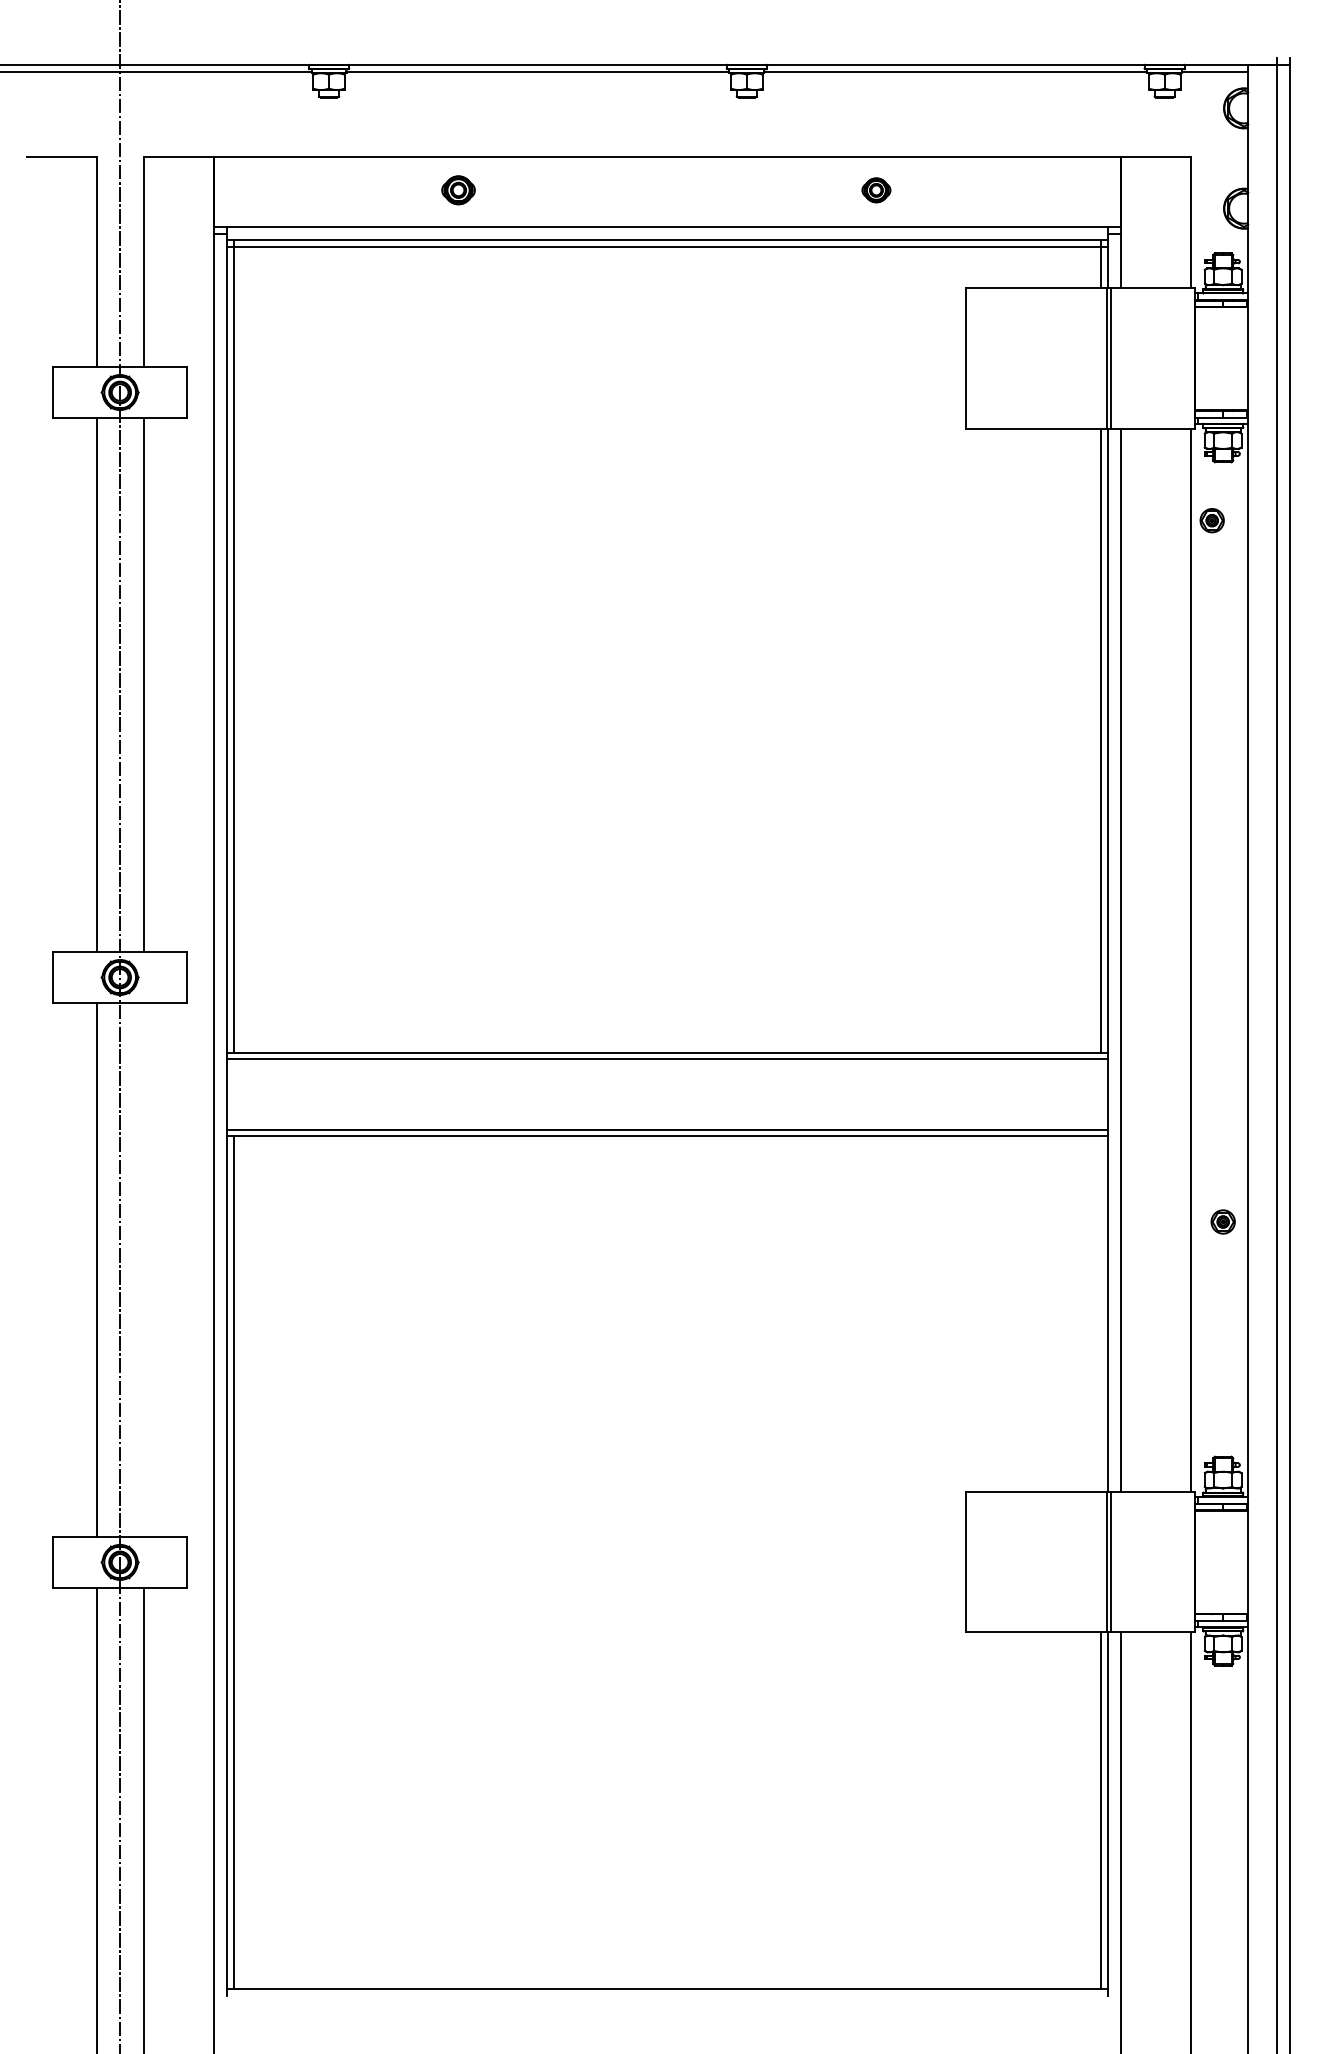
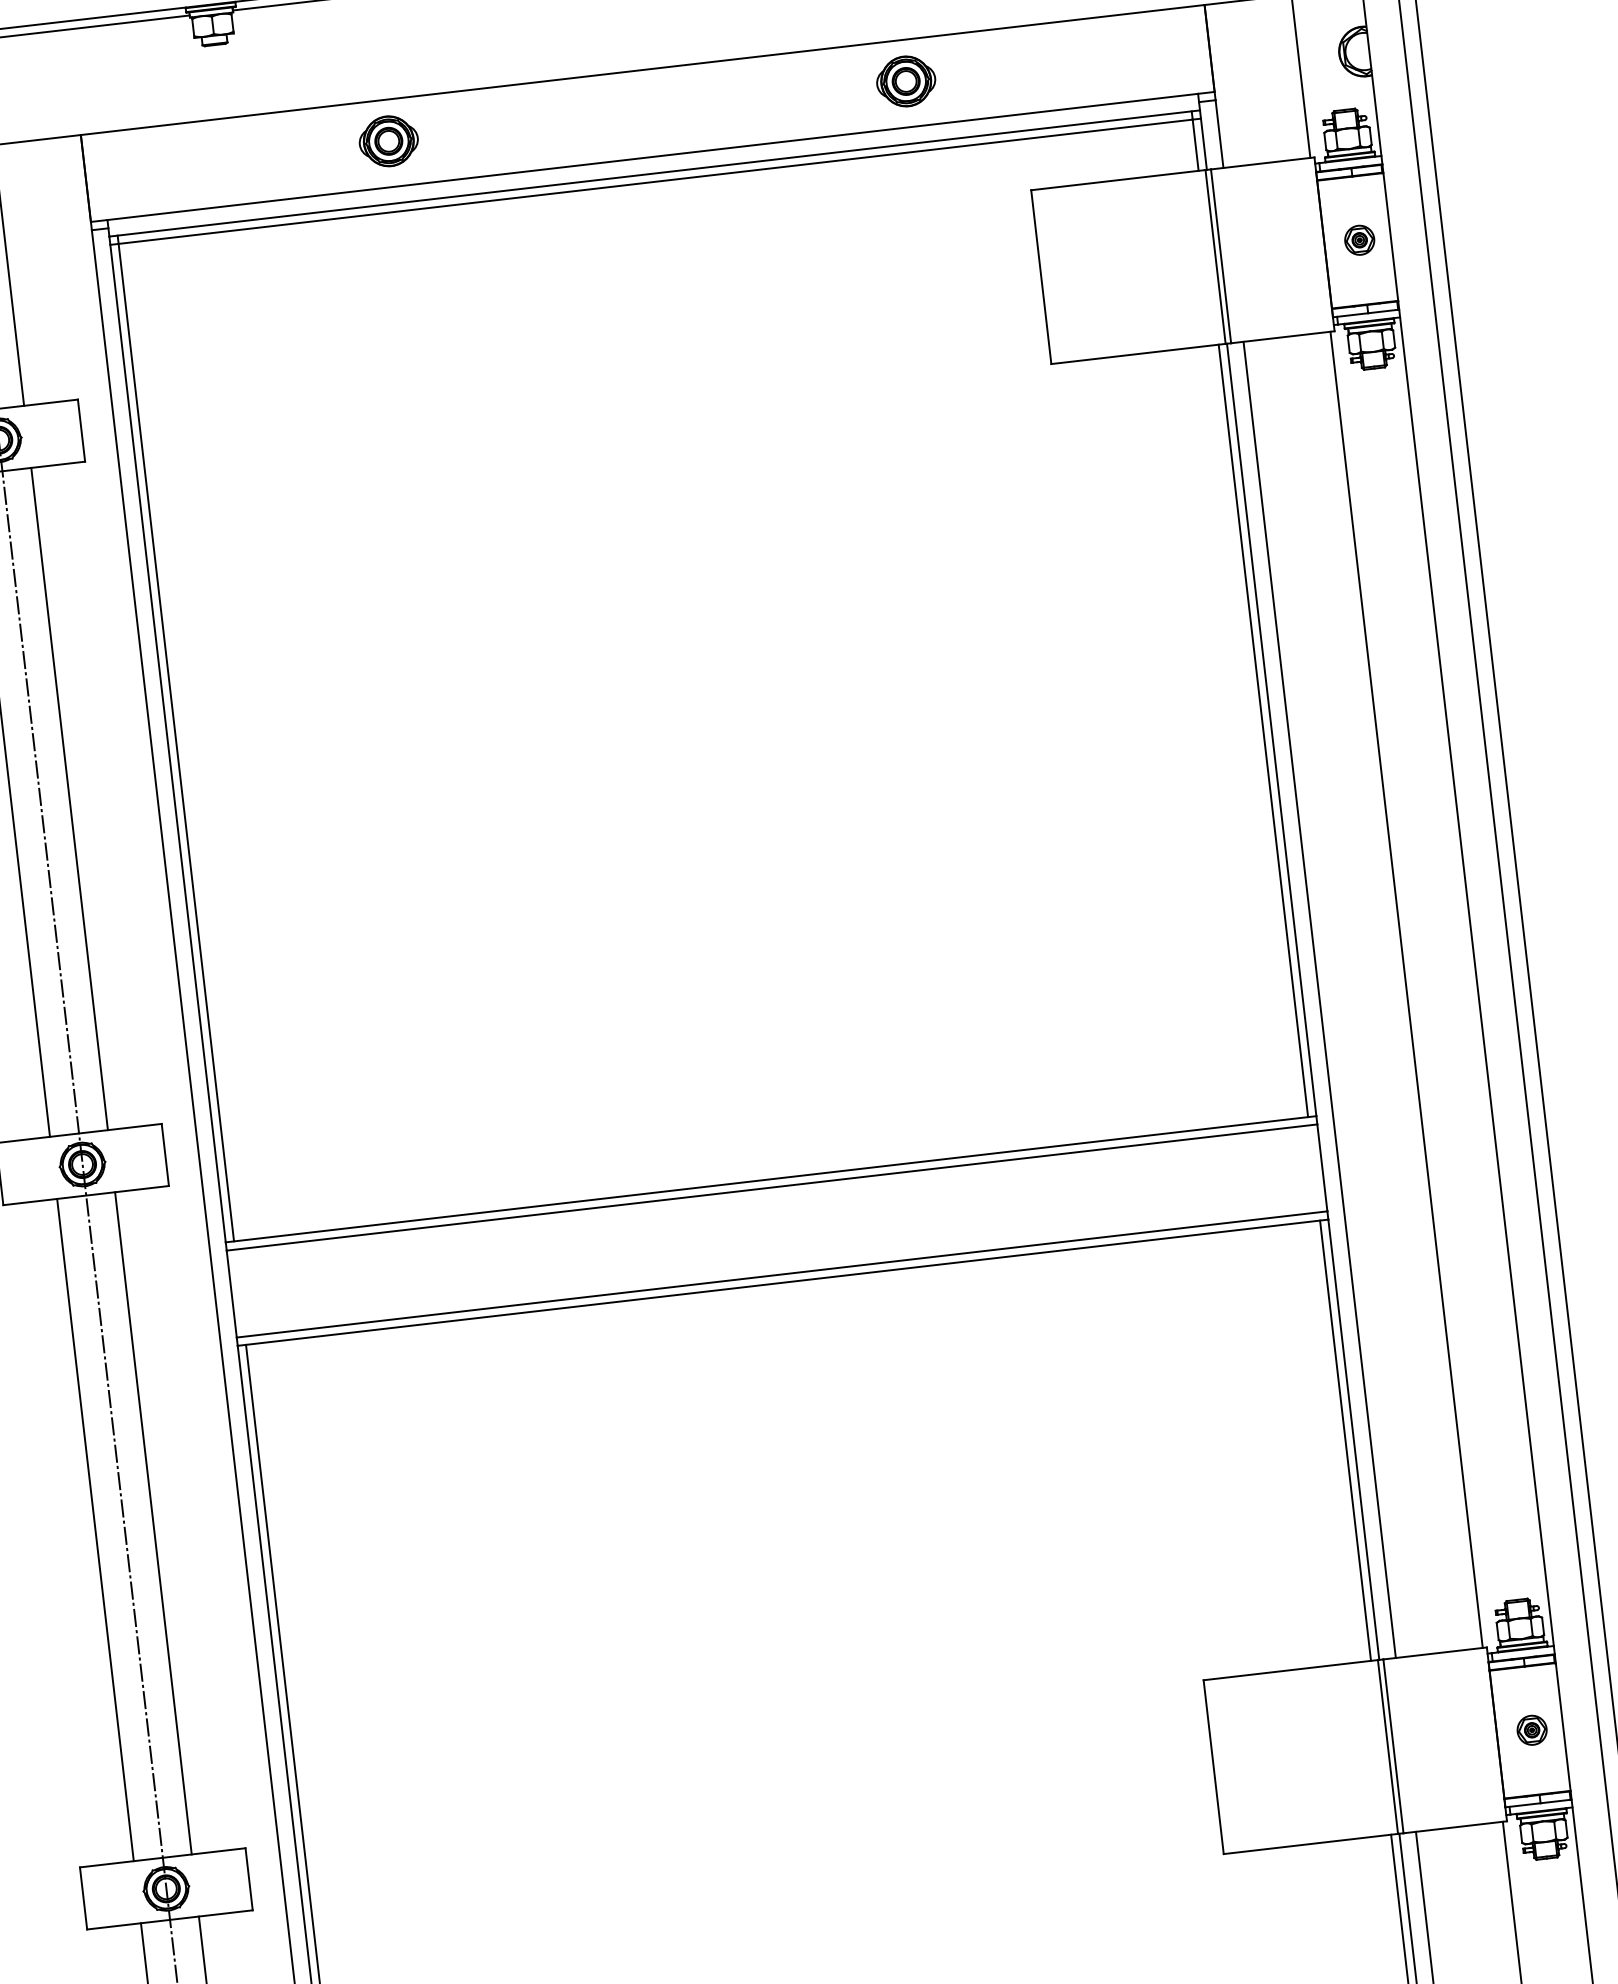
part: (458, 190) -> (388, 141), size x1.43
part: (876, 190) -> (906, 81), size x1.67
part: (1211, 520) -> (1358, 240), moved
part: (1222, 1221) -> (1531, 1729), moved
line: (143, 1269) -> (153, 1522), added
line: (1101, 1313) -> (1345, 1440), added

